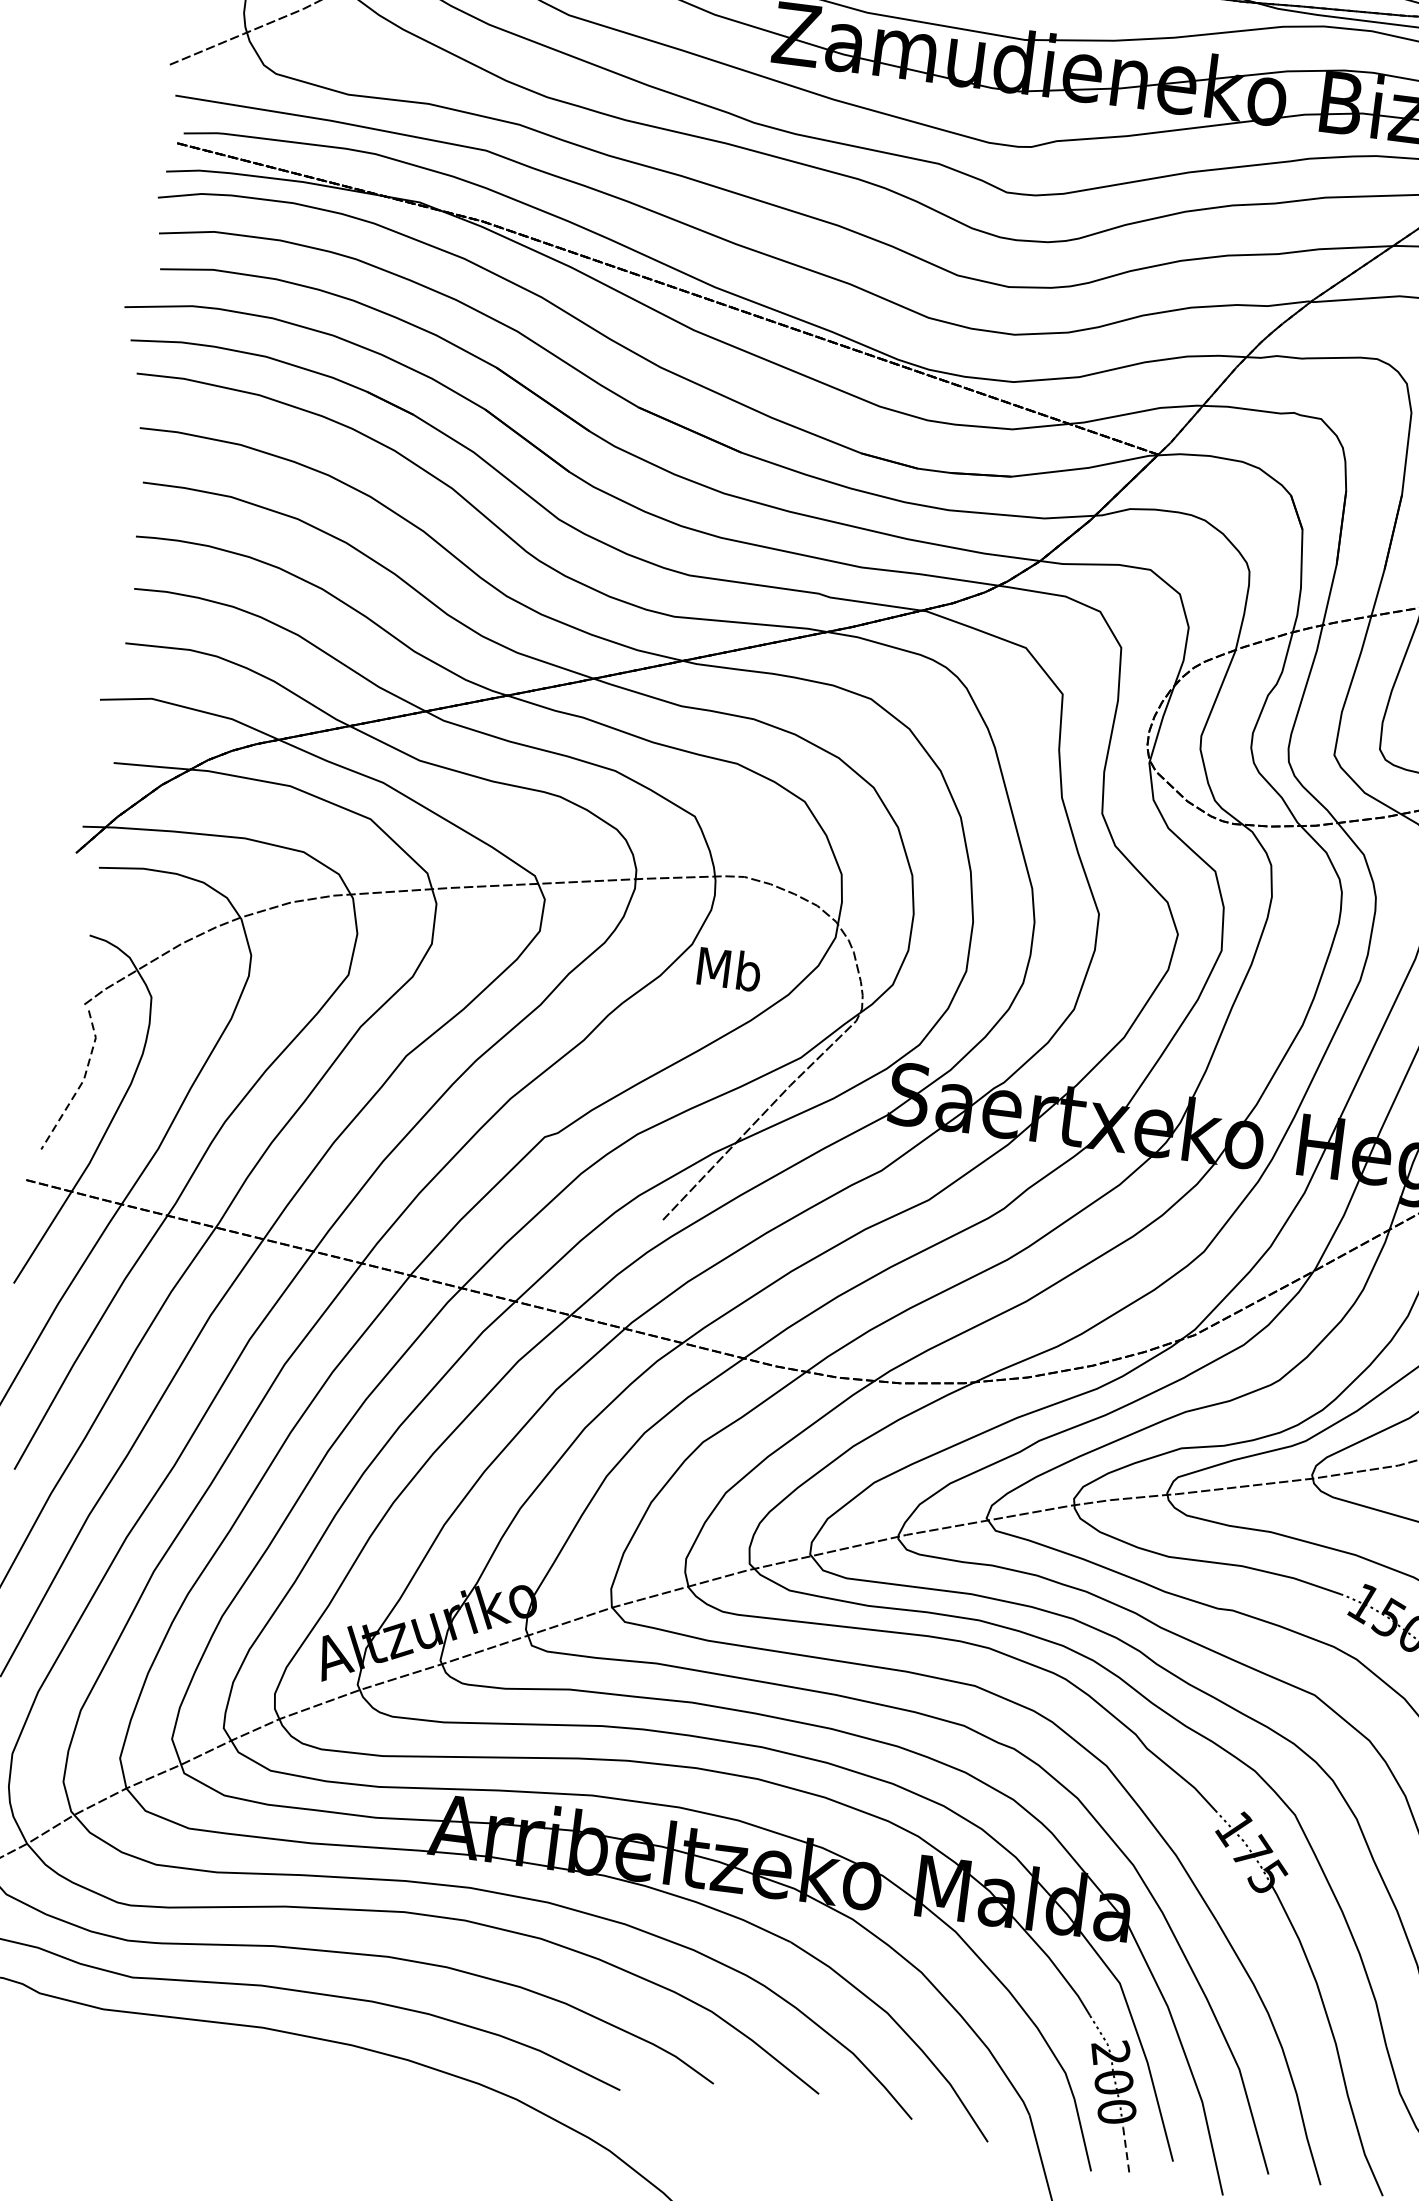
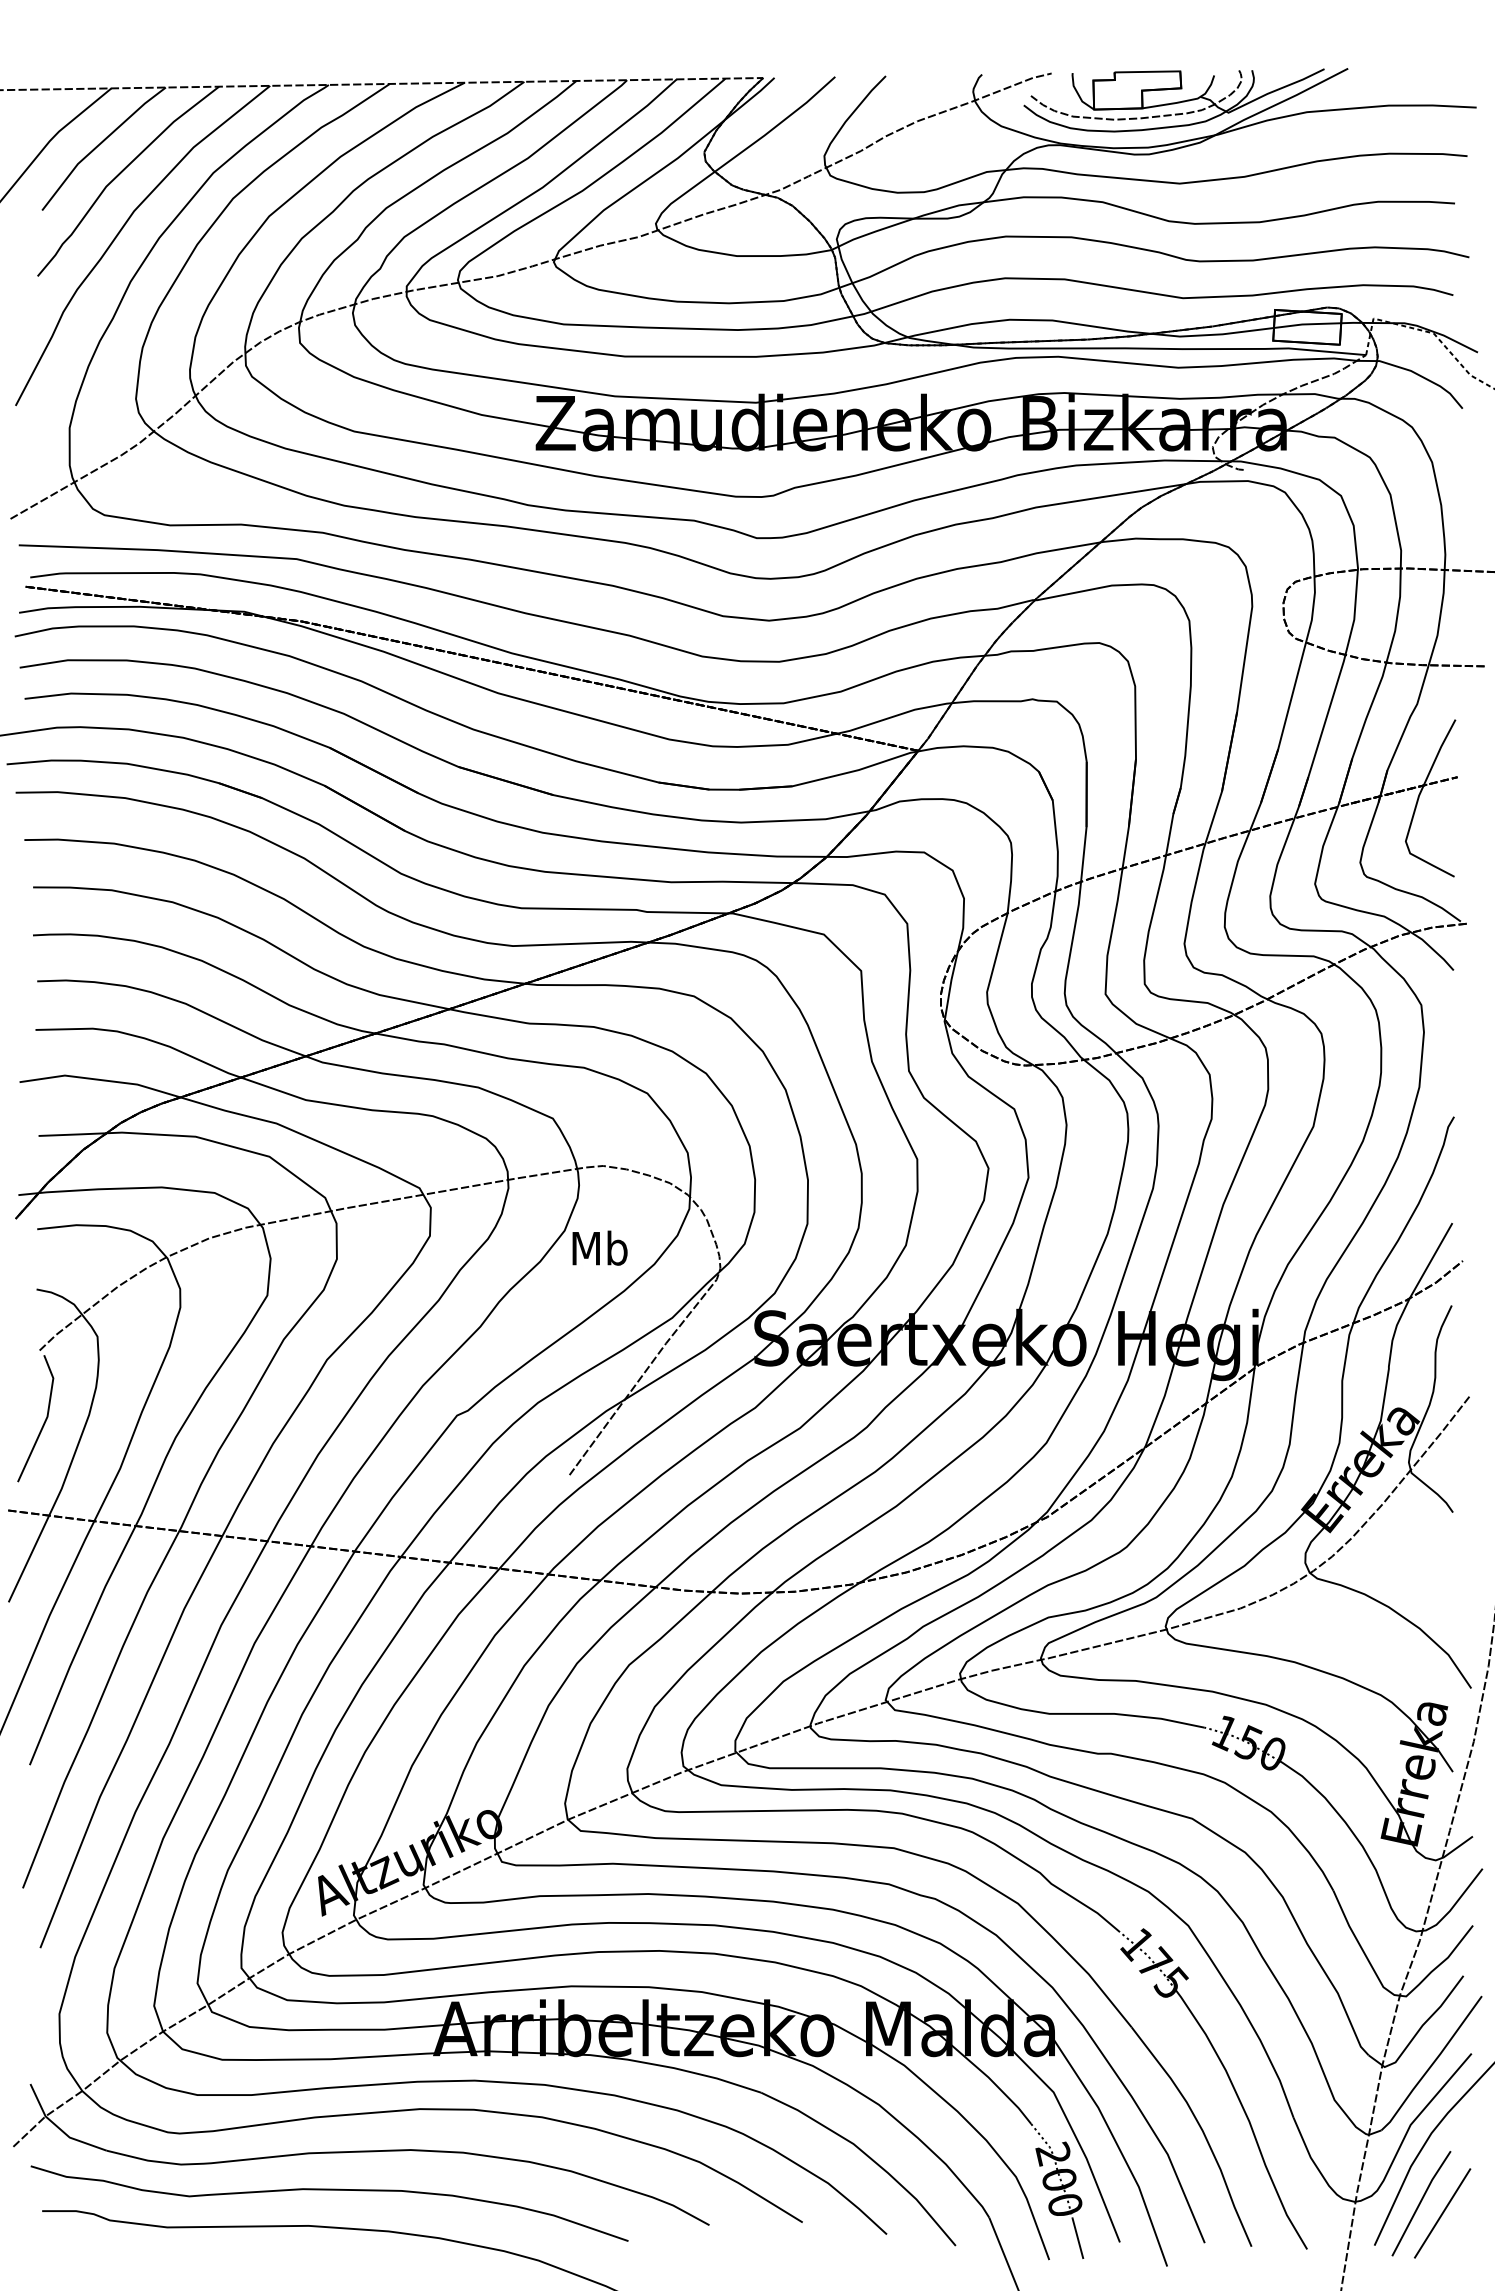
line: (82, 1083) -> (46, 1419), dashed -> solid
line: (1127, 2151) -> (1078, 2238), dashed -> solid

